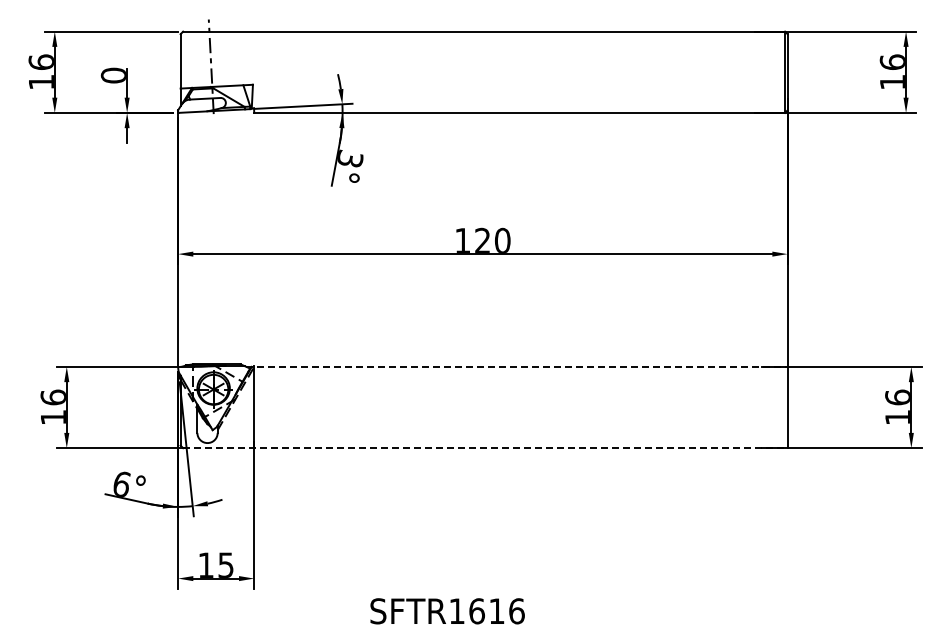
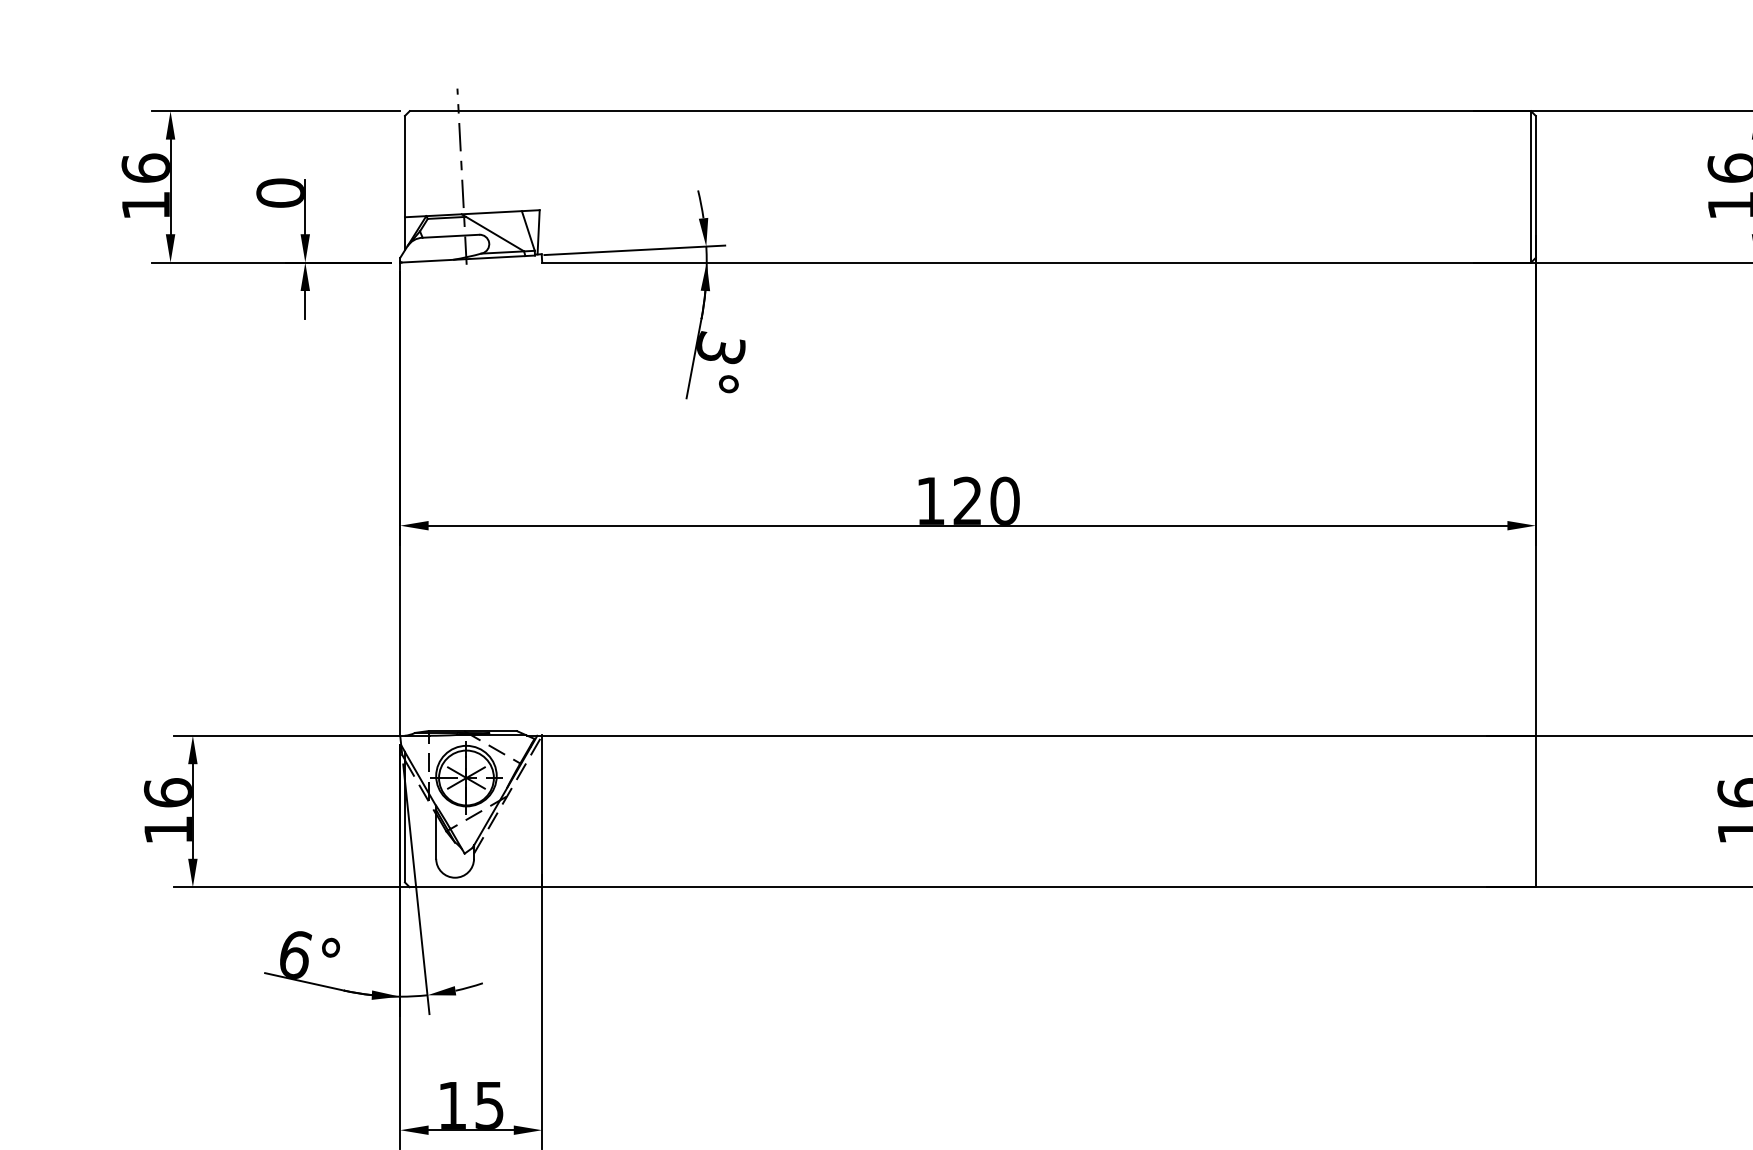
line: (517, 366) -> (1032, 735), dashed -> solid
line: (485, 448) -> (972, 887), dashed -> solid

